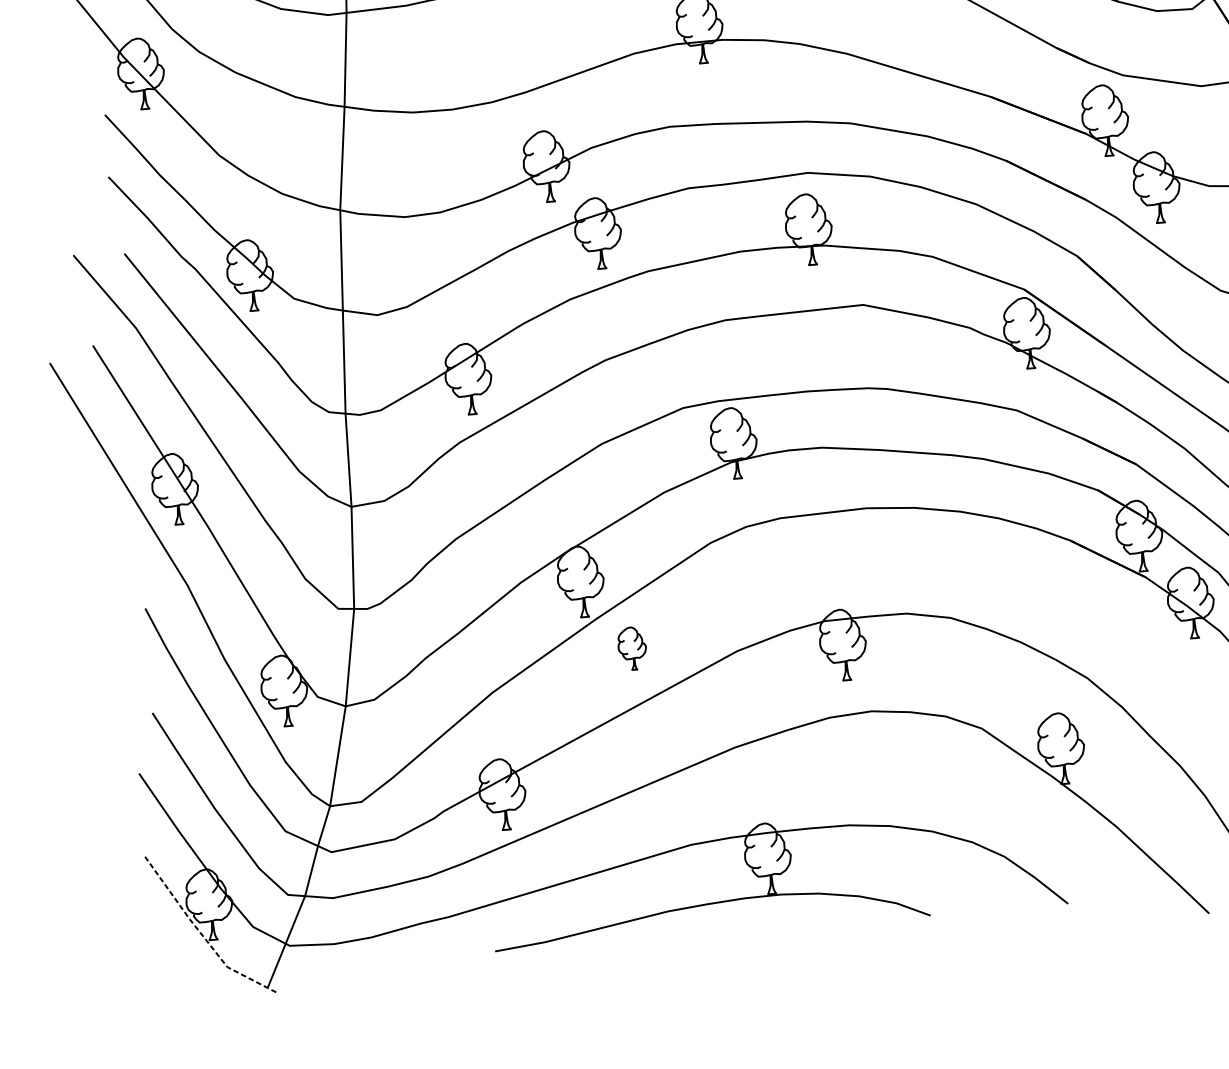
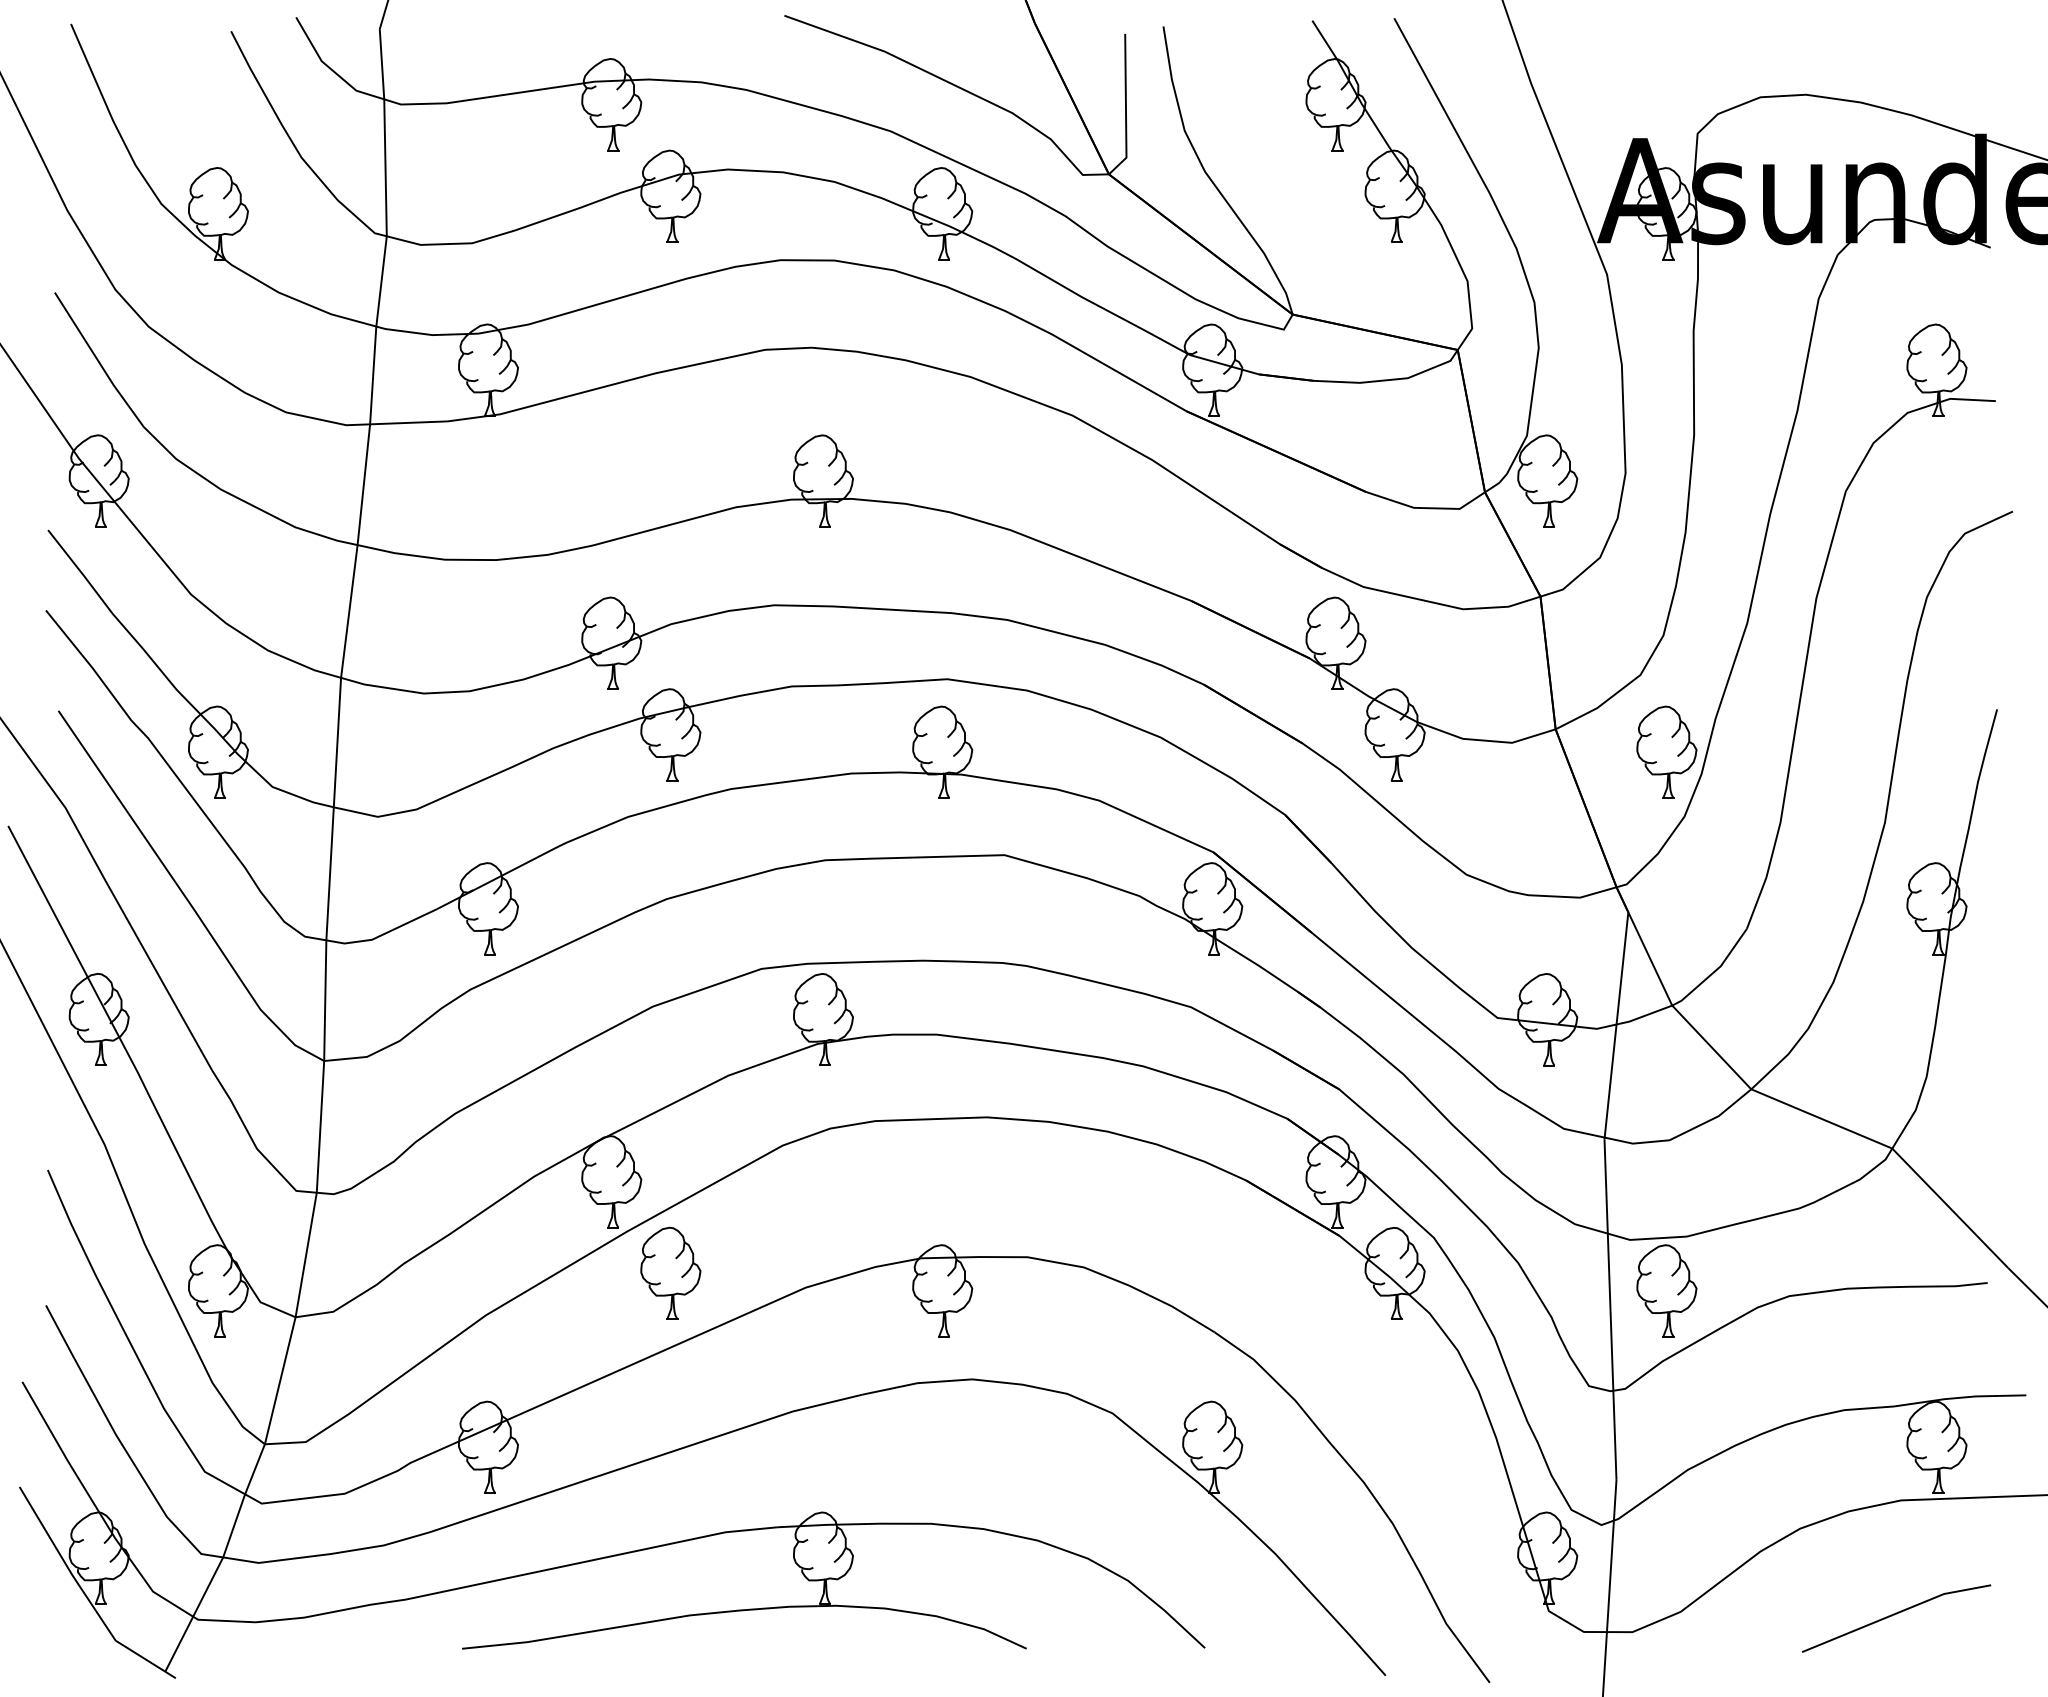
part: (632, 648) -> (670, 1272), size x1.67
line: (201, 933) -> (85, 1594), dashed -> solid

